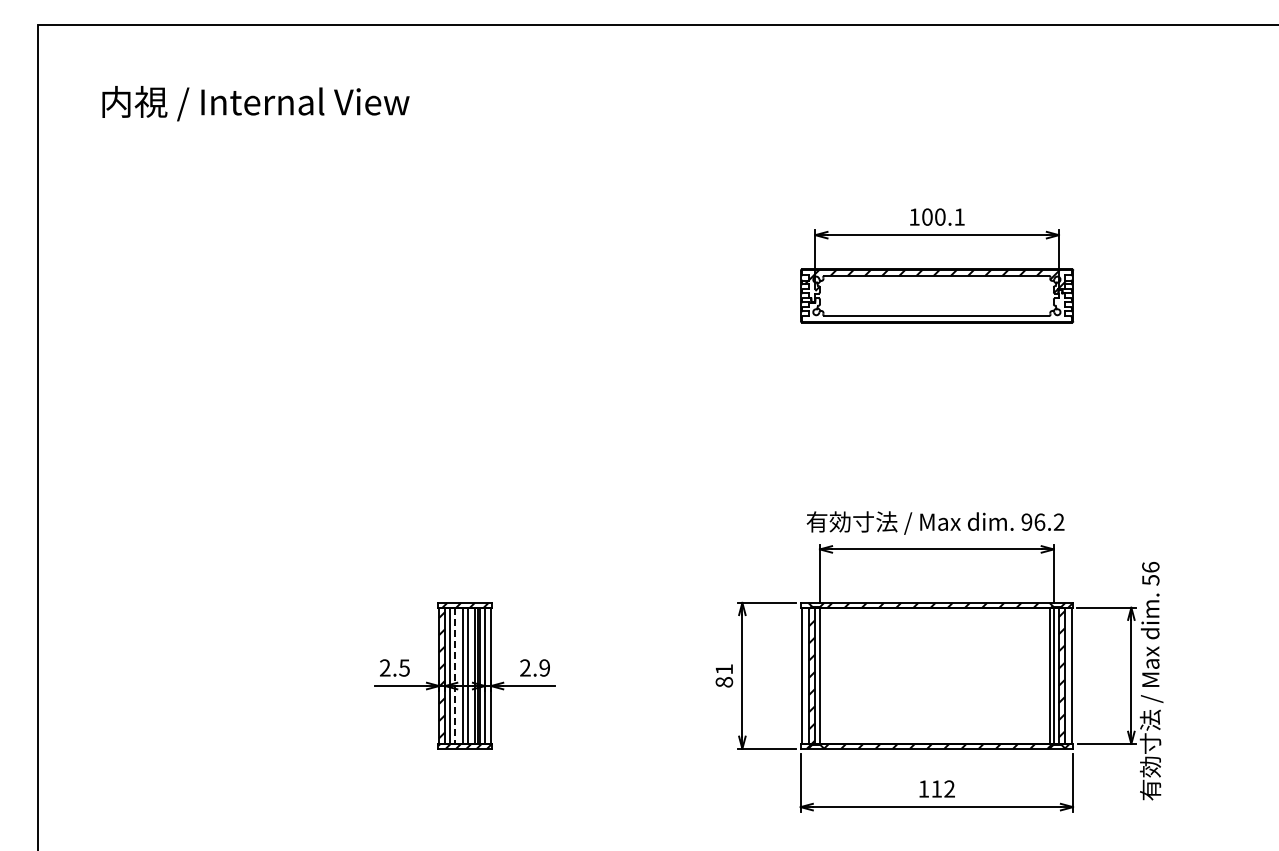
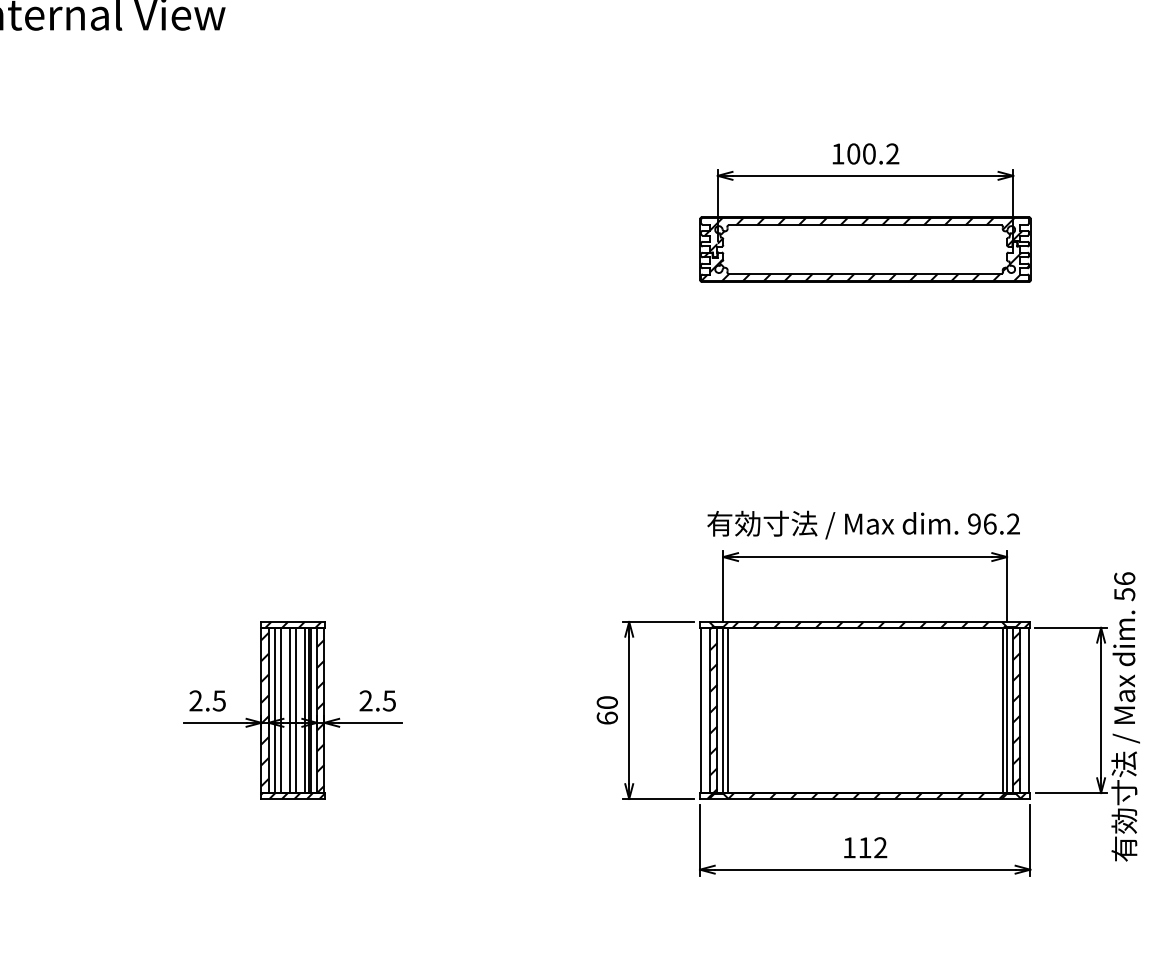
text: (959, 216) -> (892, 153), 100.1 -> 100.2
hatch: (937, 306) -> (865, 262), added
text: (544, 667) -> (389, 700), 2.9 -> 2.5
text: (724, 675) -> (607, 710), 81 -> 60
line: (823, 675) -> (727, 710), added
line: (455, 676) -> (281, 711), dashed -> solid
hatch: (488, 680) -> (321, 716), added

